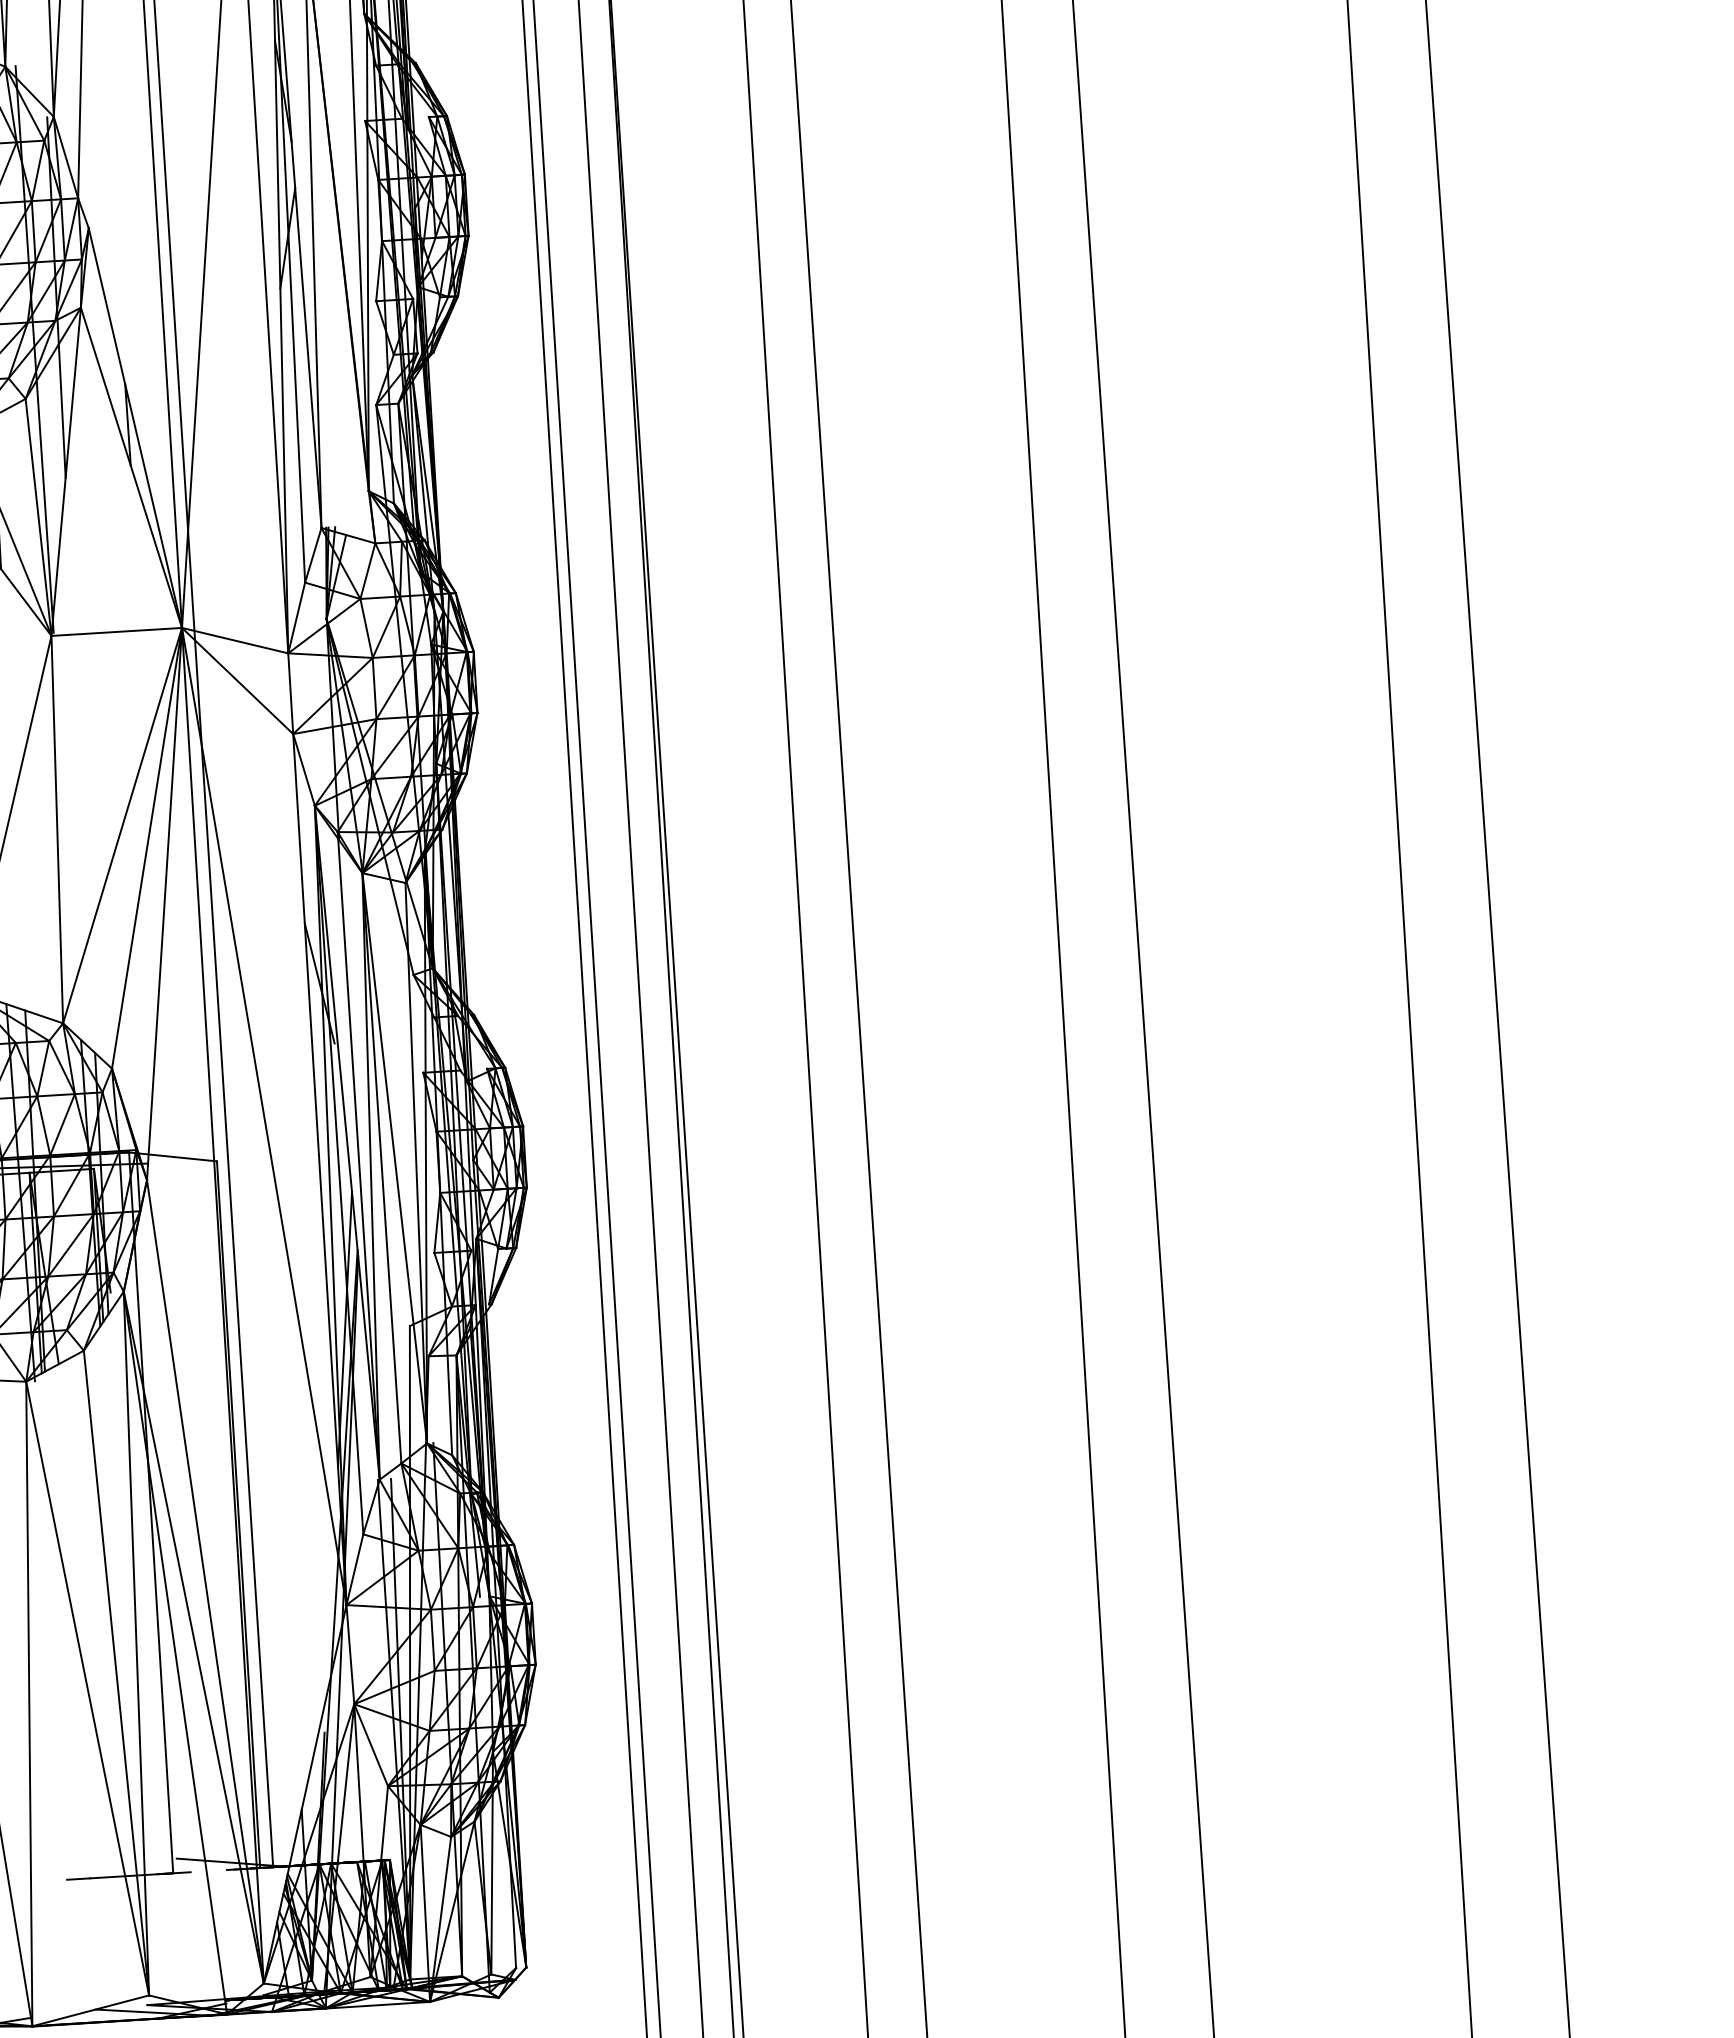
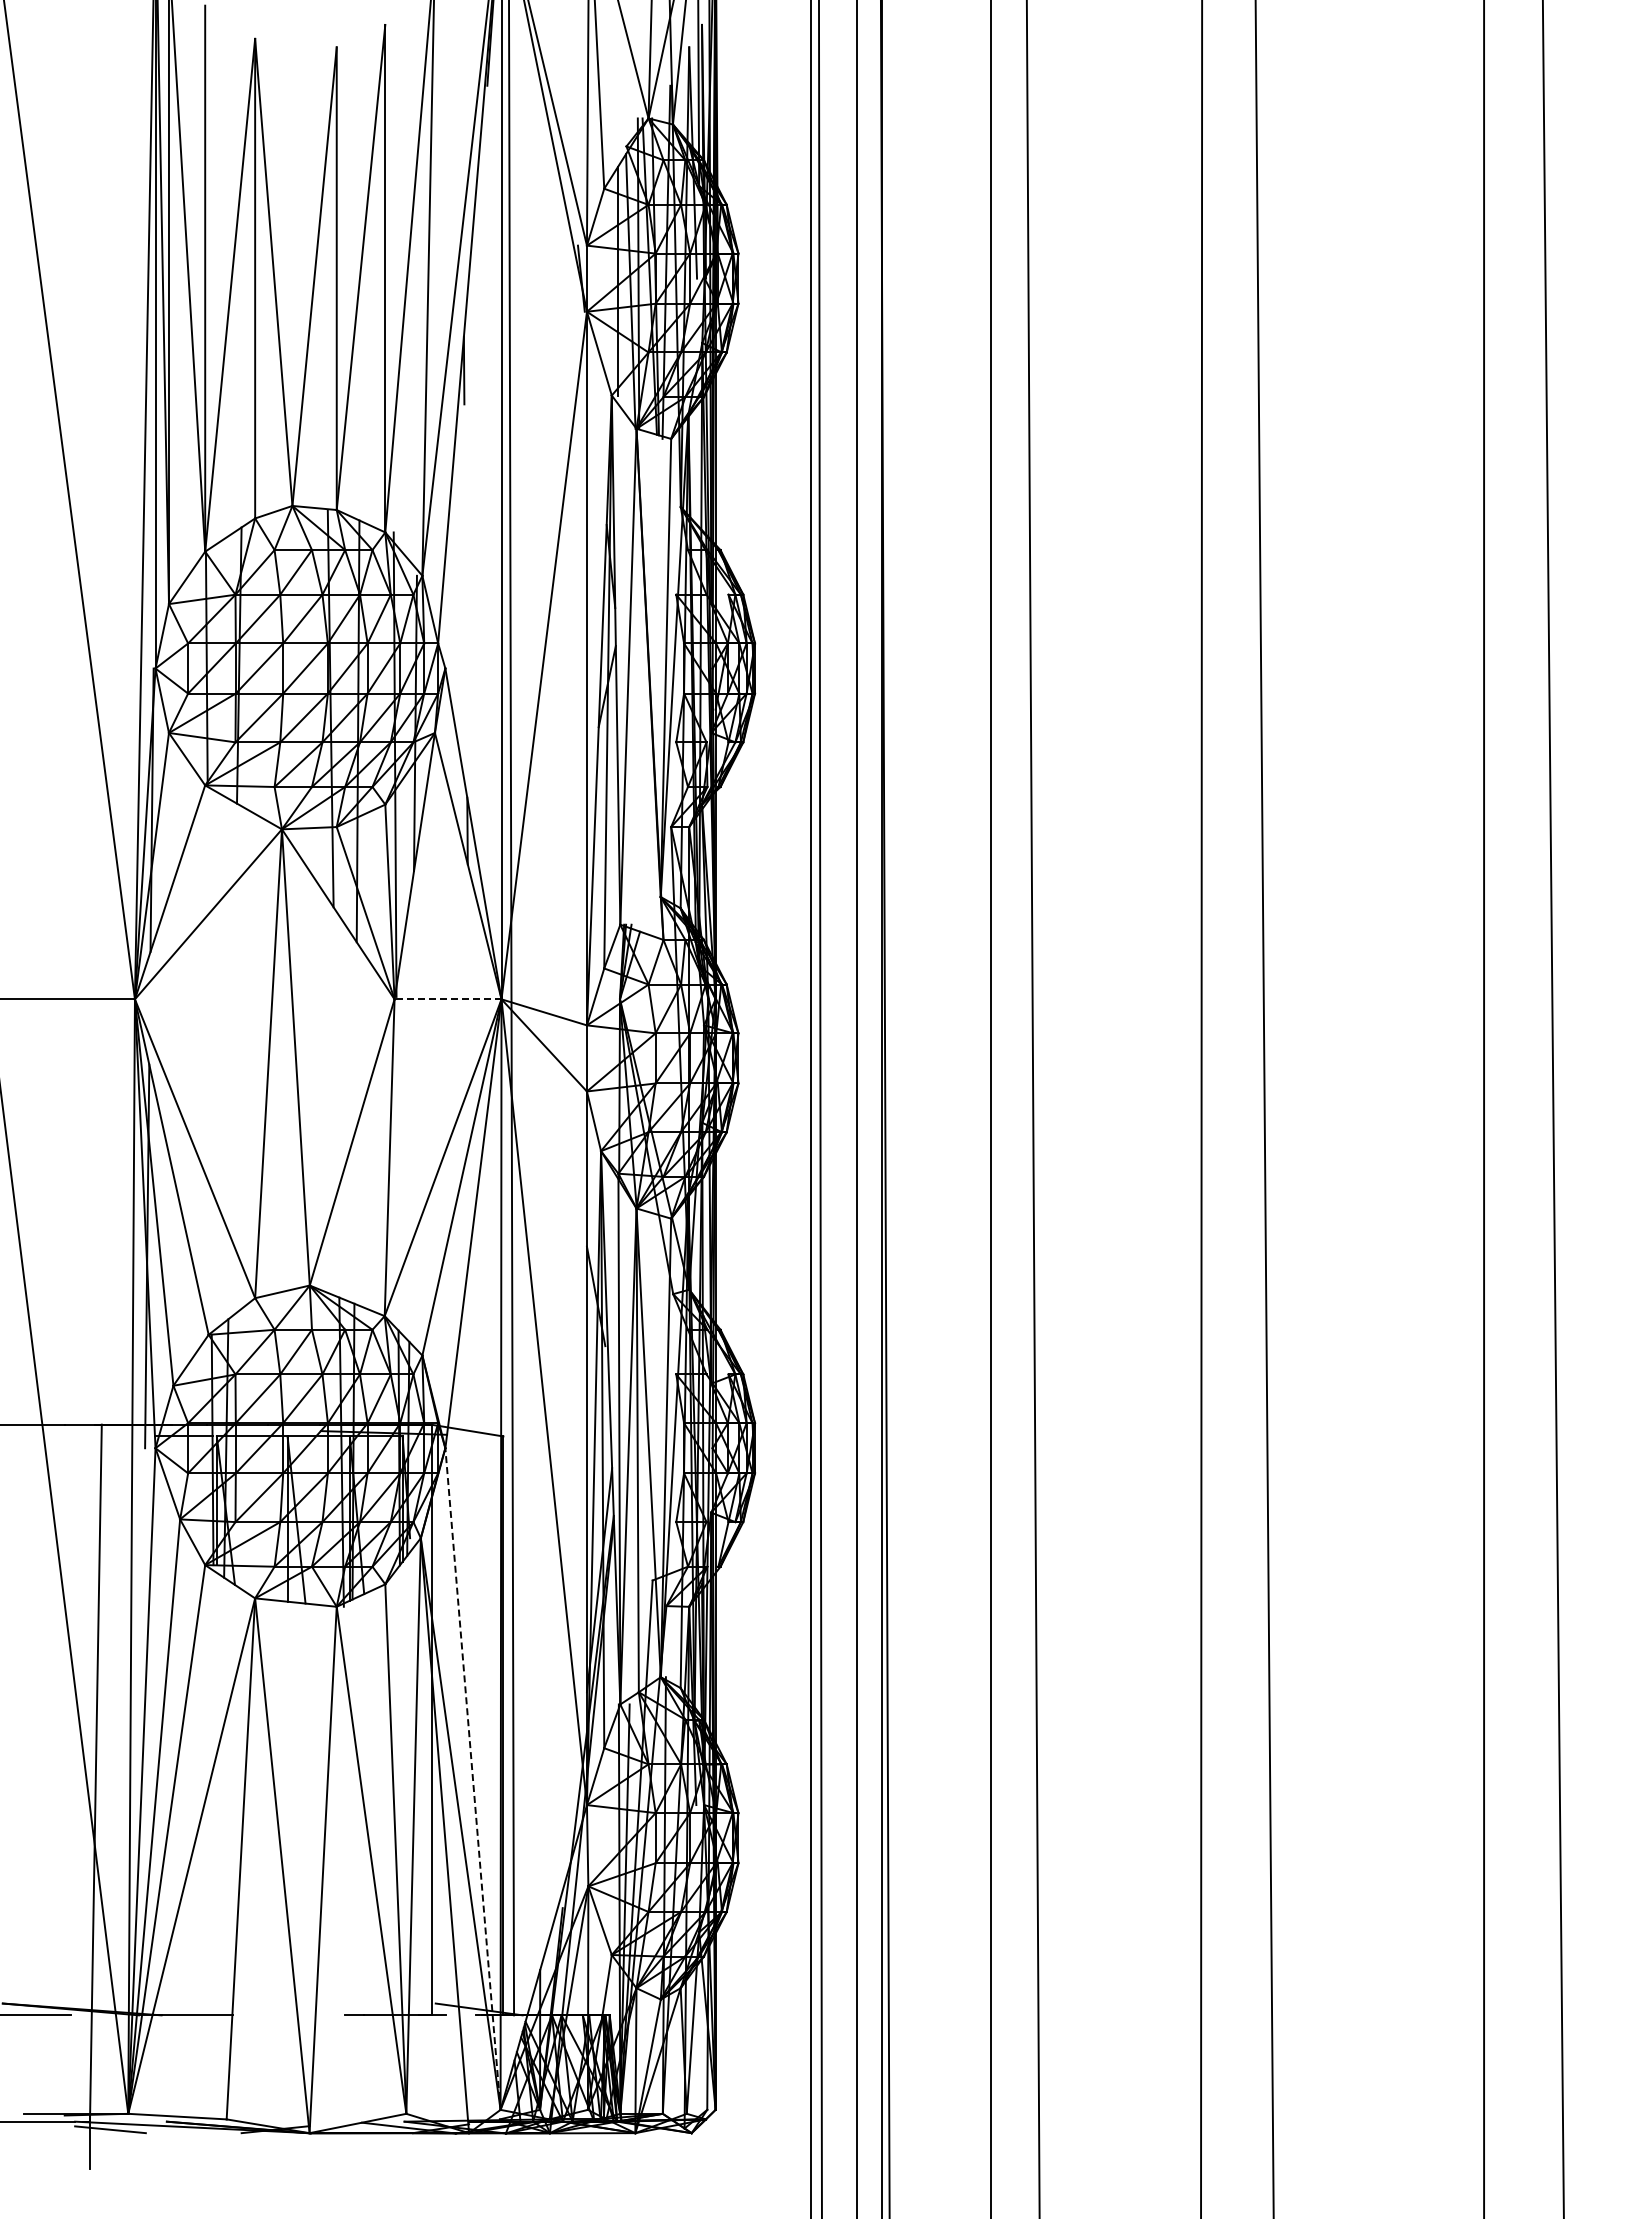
line: (116, 632) -> (447, 999), solid -> dashed
line: (204, 1582) -> (472, 1779), solid -> dashed

